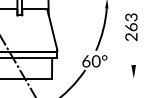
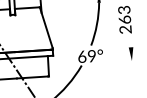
text: (95, 62) -> (91, 57), 60° -> 69°
part: (133, 71) -> (131, 53), moved

